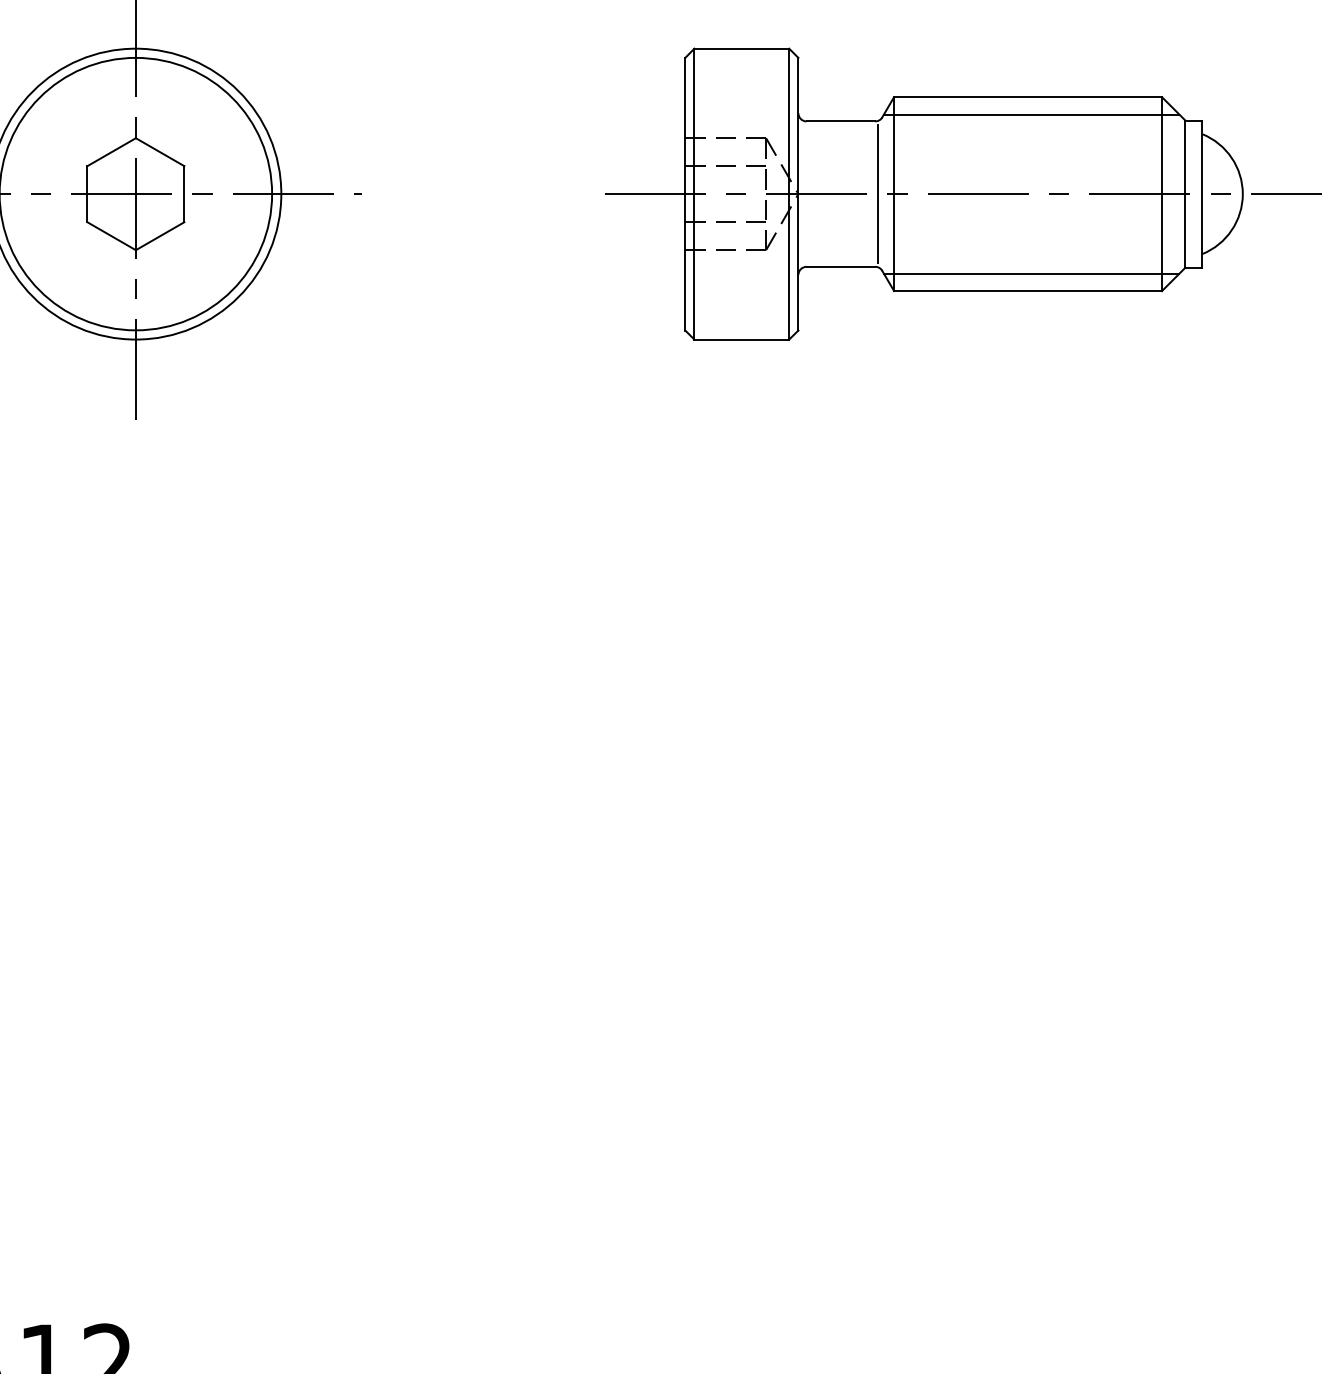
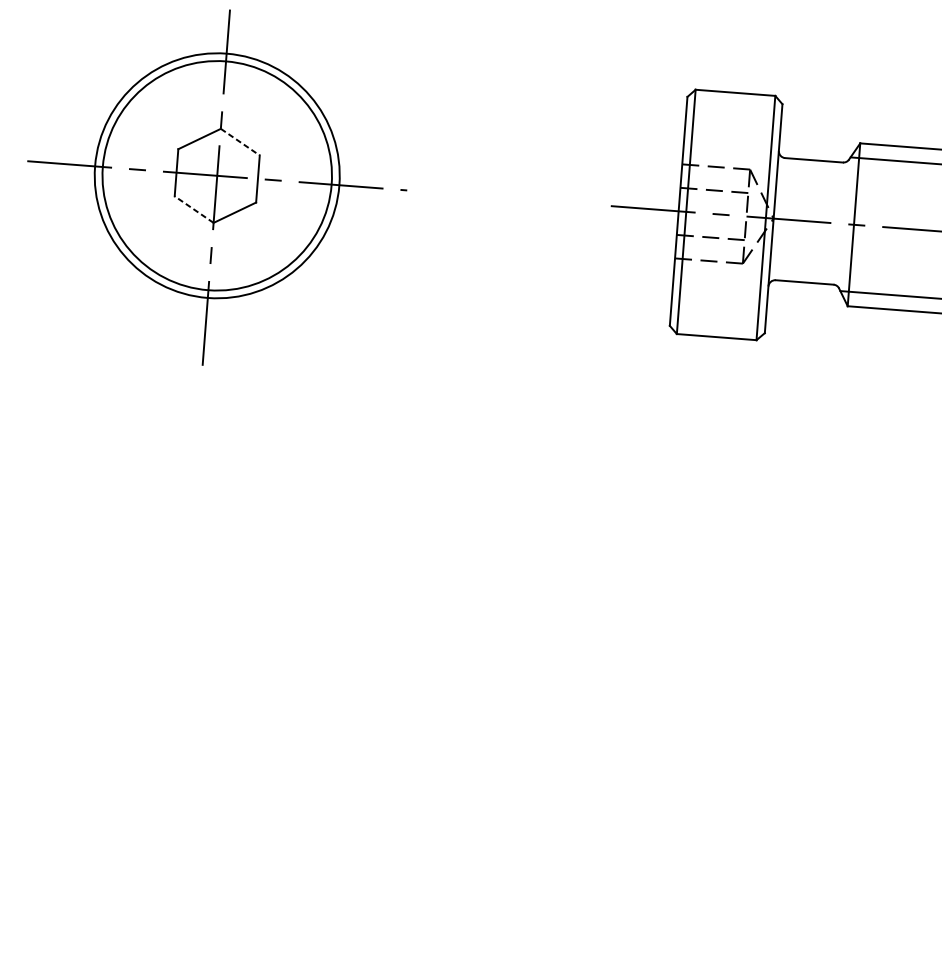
line: (160, 152) -> (240, 142), solid -> dashed
line: (877, 194) -> (840, 224), removed
line: (111, 236) -> (194, 209), solid -> dashed

